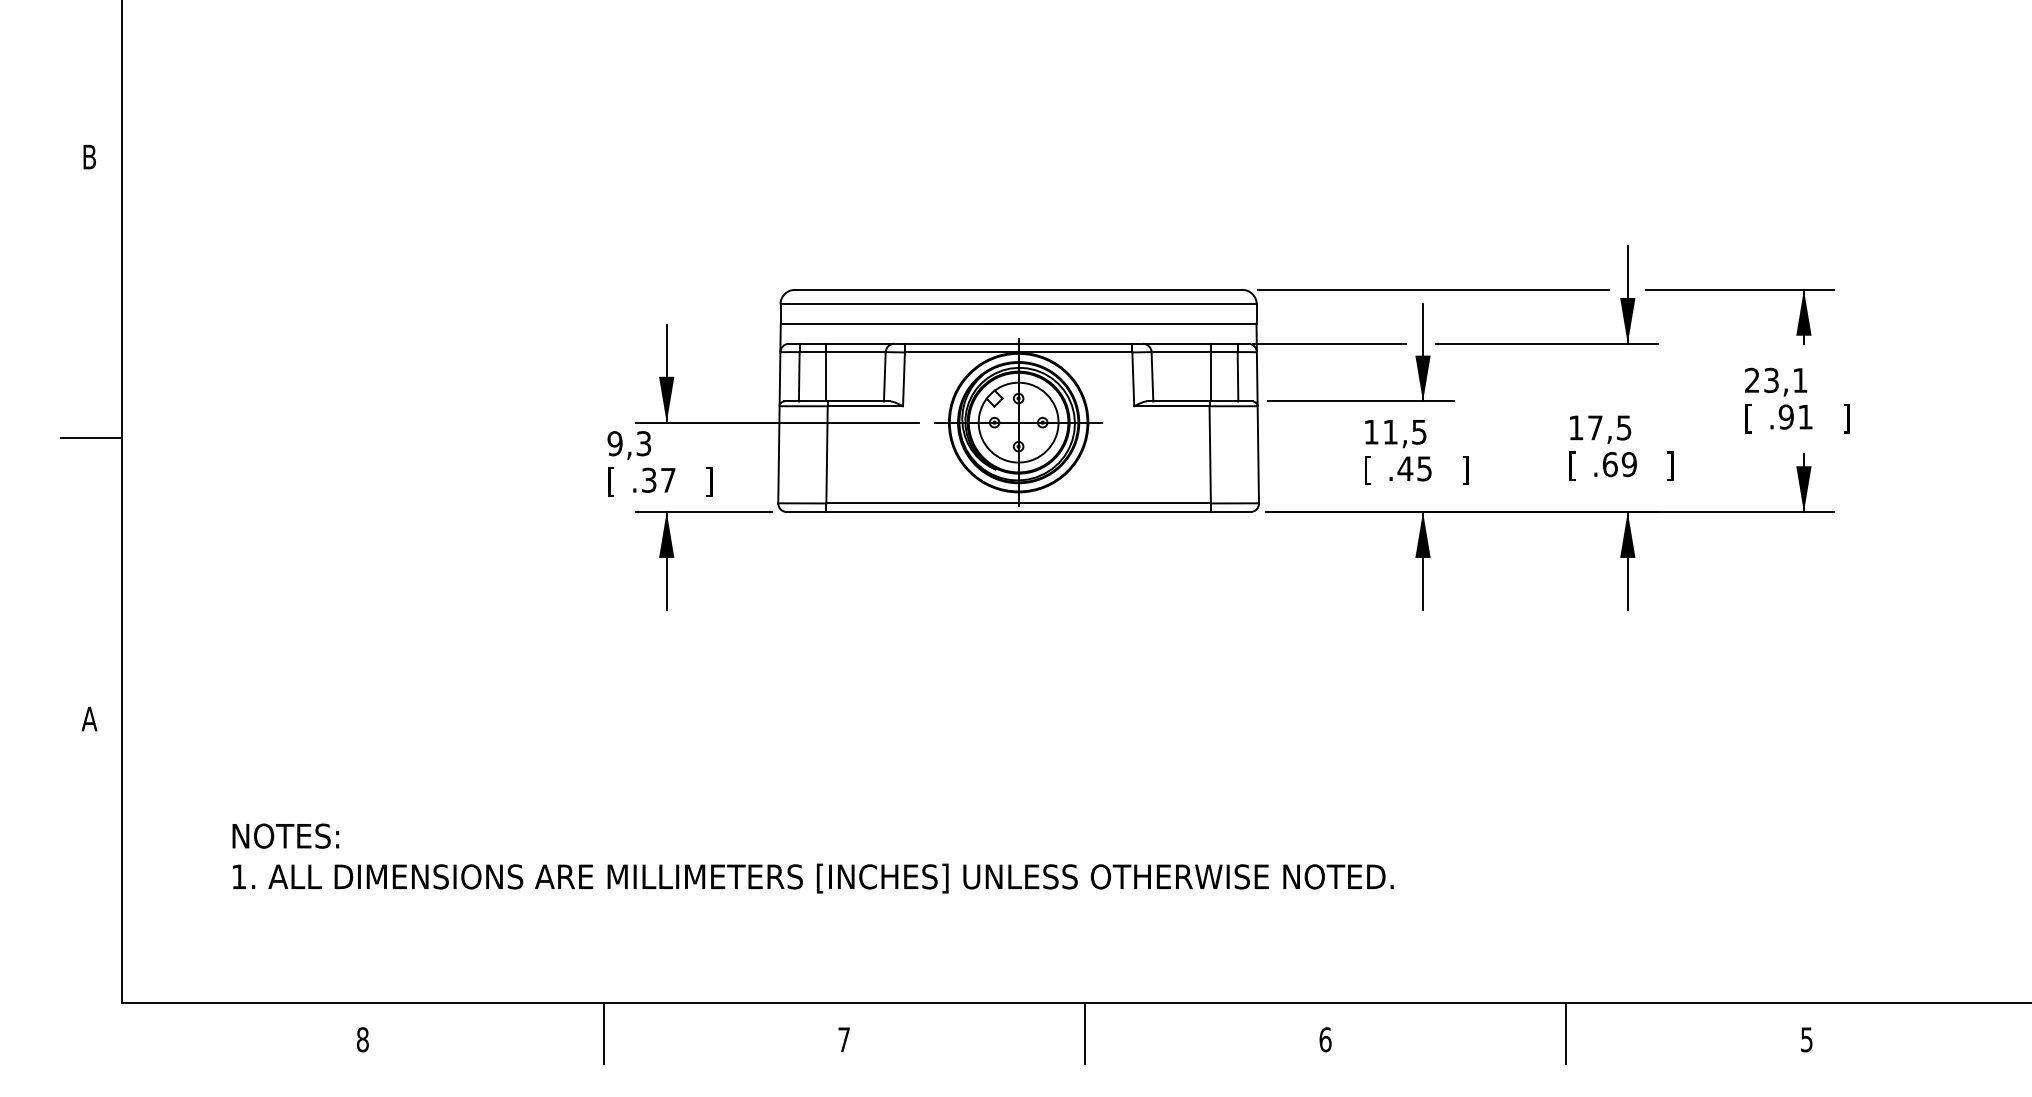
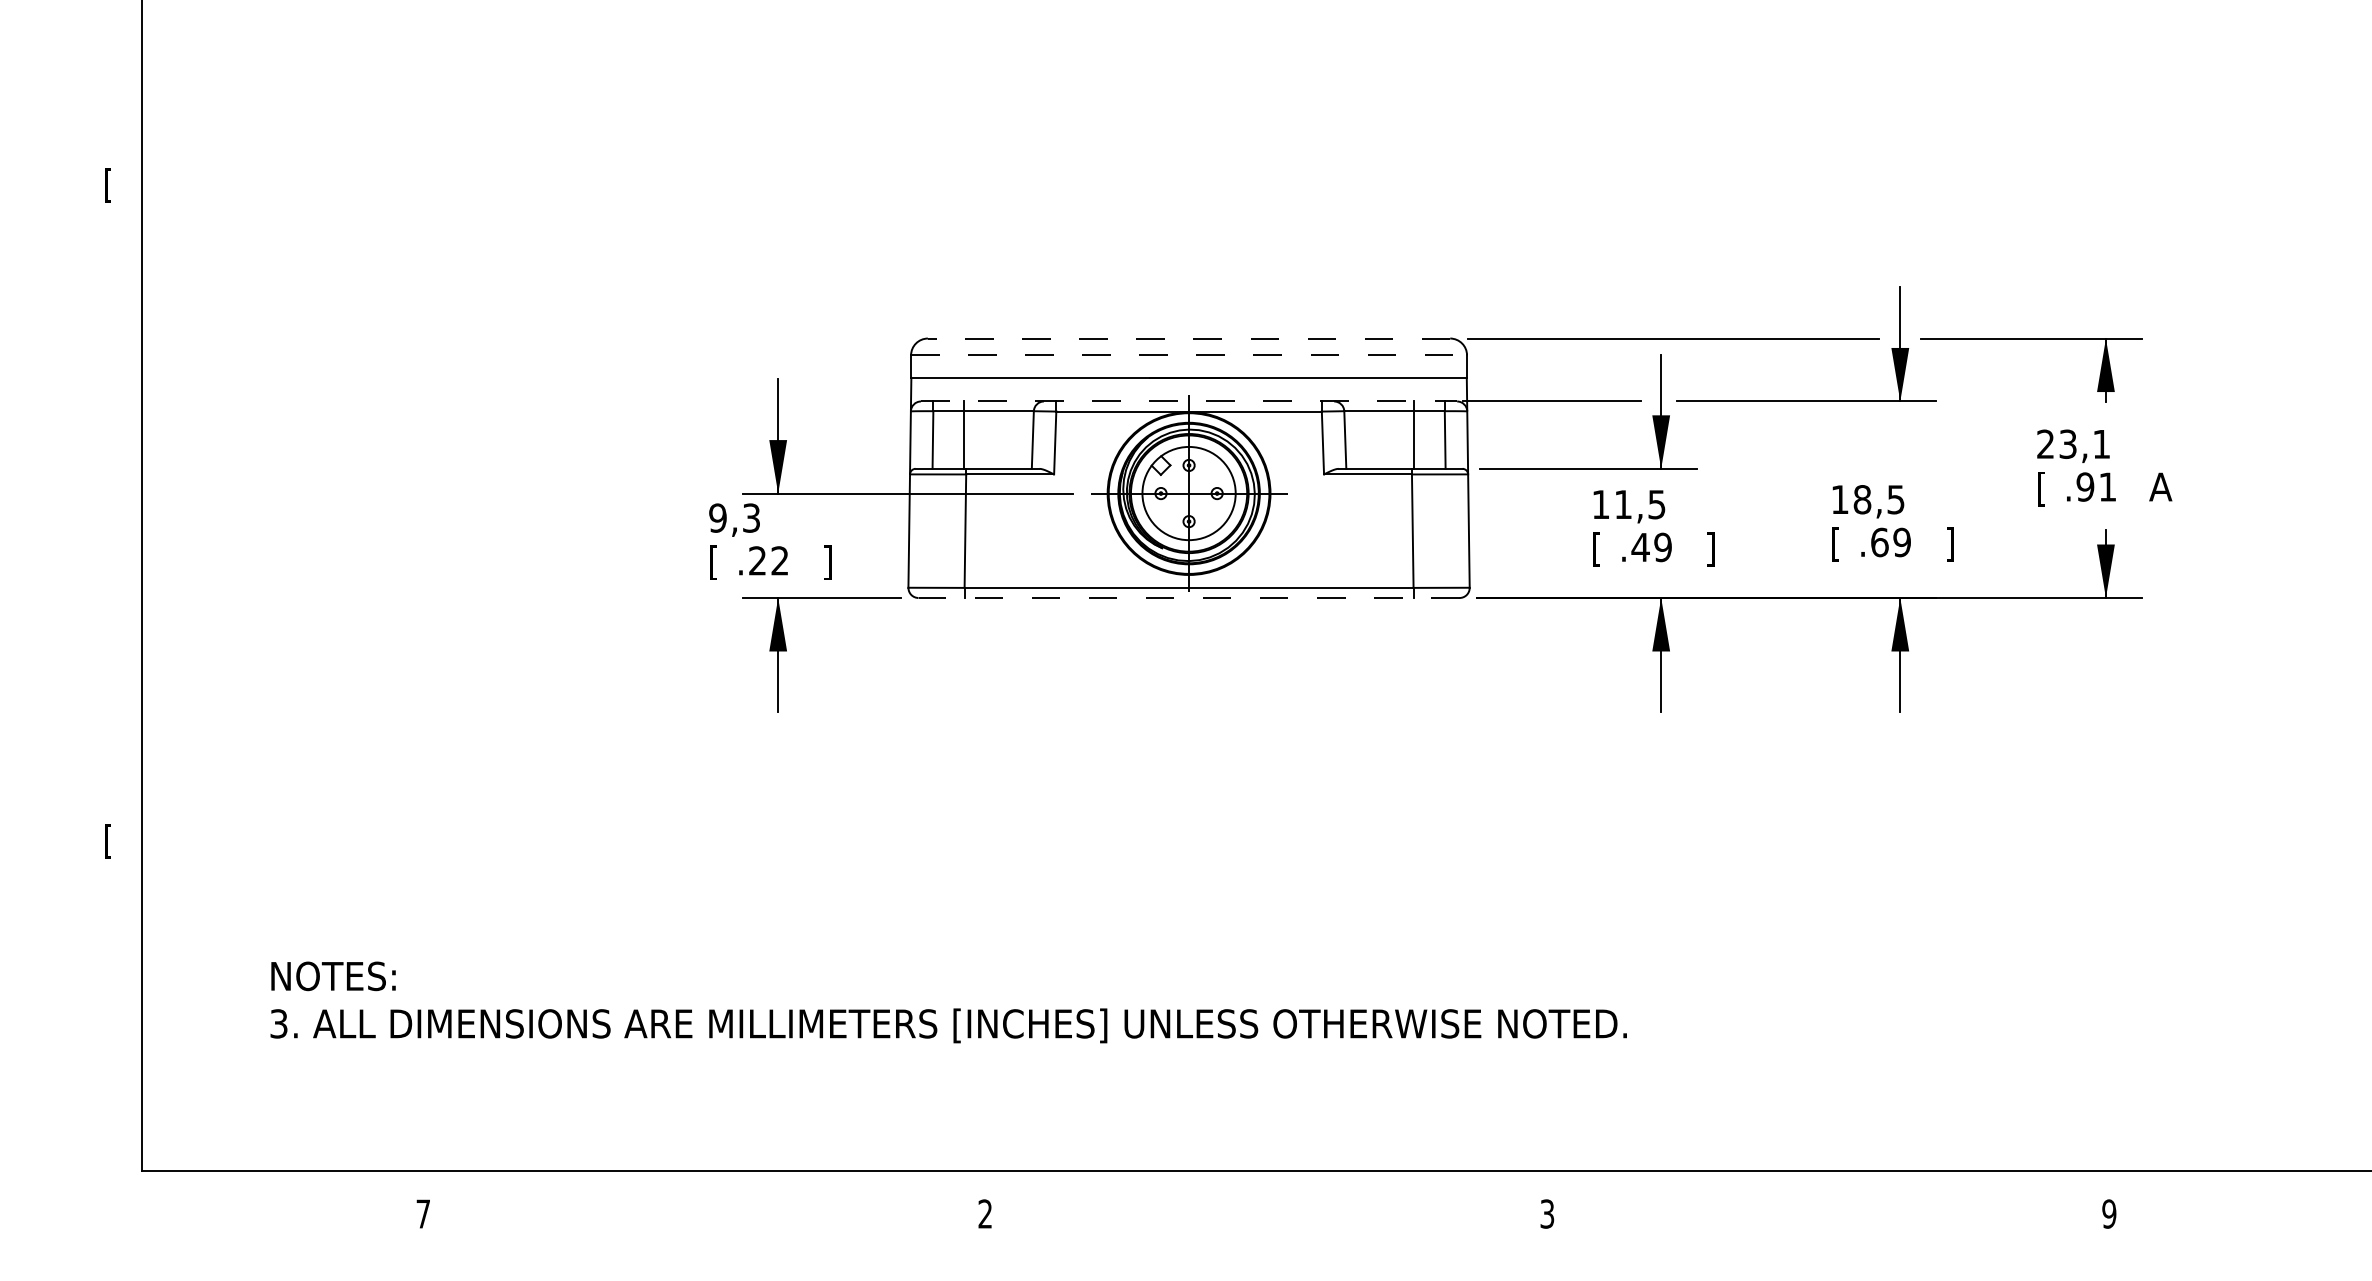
text: (89, 158) -> (104, 185), B -> [
line: (1018, 289) -> (1188, 338), solid -> dashed
line: (1018, 304) -> (1189, 355), solid -> dashed
line: (1018, 343) -> (1189, 401), solid -> dashed
text: (1850, 419) -> (2160, 489), ] -> A
text: (1595, 427) -> (1862, 499), 17,5 -> 18,5
line: (91, 438) -> (106, 511), removed
text: (1424, 467) -> (1662, 546), .45 -> .49
text: (658, 479) -> (768, 560), .37 -> .22
line: (1018, 512) -> (1189, 598), solid -> dashed
text: (89, 720) -> (104, 841), A -> [
text: (238, 876) -> (278, 1023), 1. -> 3.
line: (603, 1033) -> (704, 1206), removed
line: (1084, 1033) -> (1266, 1206), removed
line: (1566, 1033) -> (1828, 1206), removed
text: (362, 1039) -> (423, 1213), 8 -> 7
text: (843, 1039) -> (984, 1213), 7 -> 2
text: (1325, 1039) -> (1547, 1213), 6 -> 3
text: (1806, 1039) -> (2109, 1213), 5 -> 9

